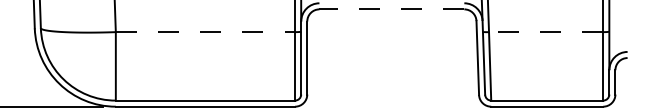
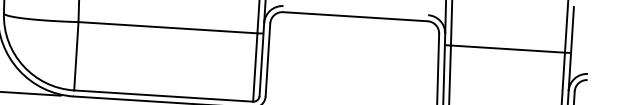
line: (391, 9) -> (355, 16), dashed -> solid
line: (205, 32) -> (167, 28), dashed -> solid
line: (545, 32) -> (507, 49), dashed -> solid

